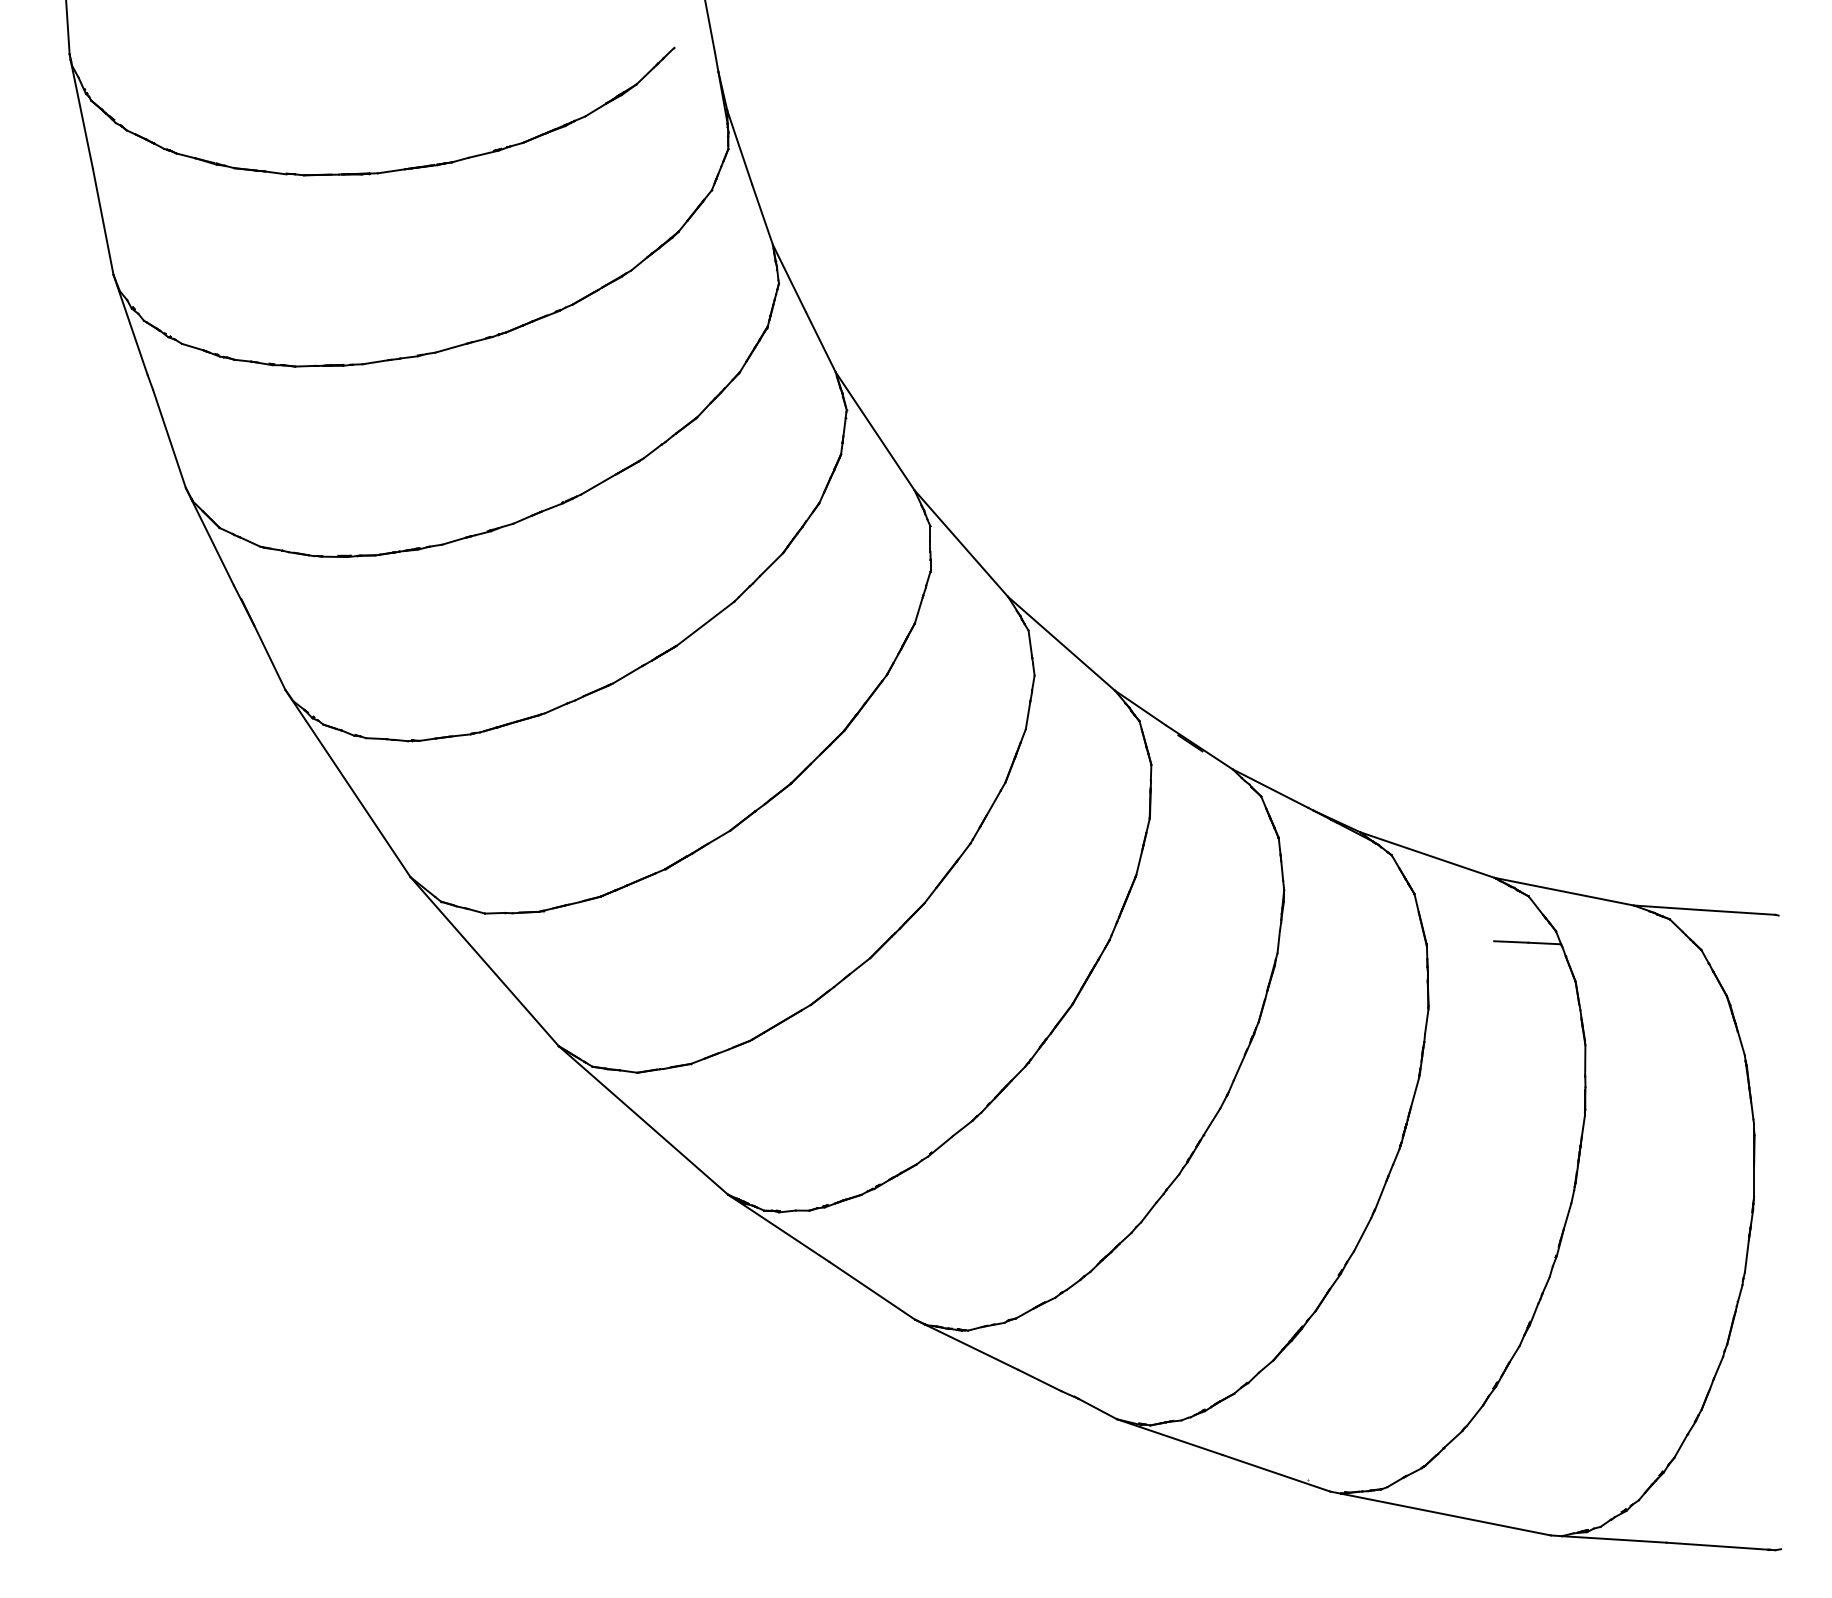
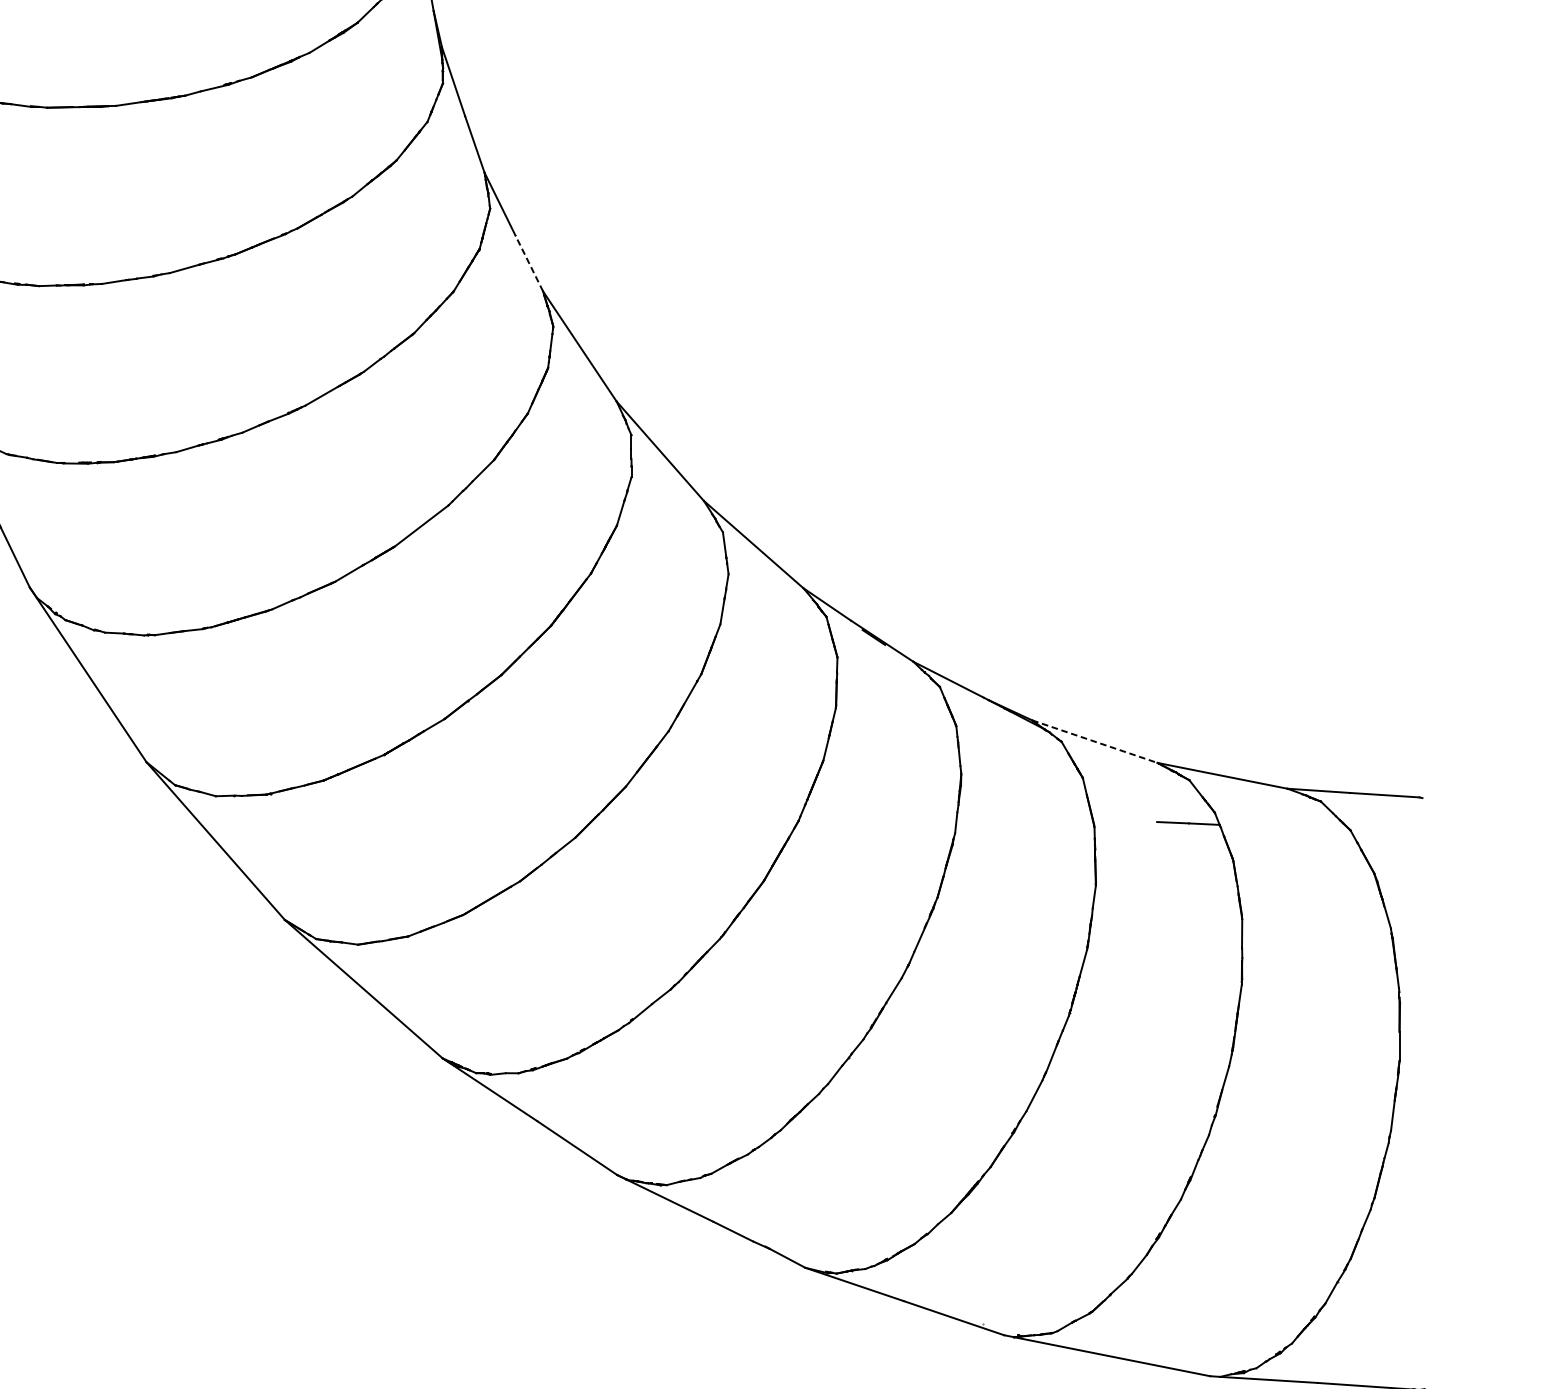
line: (820, 342) -> (528, 263), solid -> dashed
line: (1427, 855) -> (1094, 742), solid -> dashed

